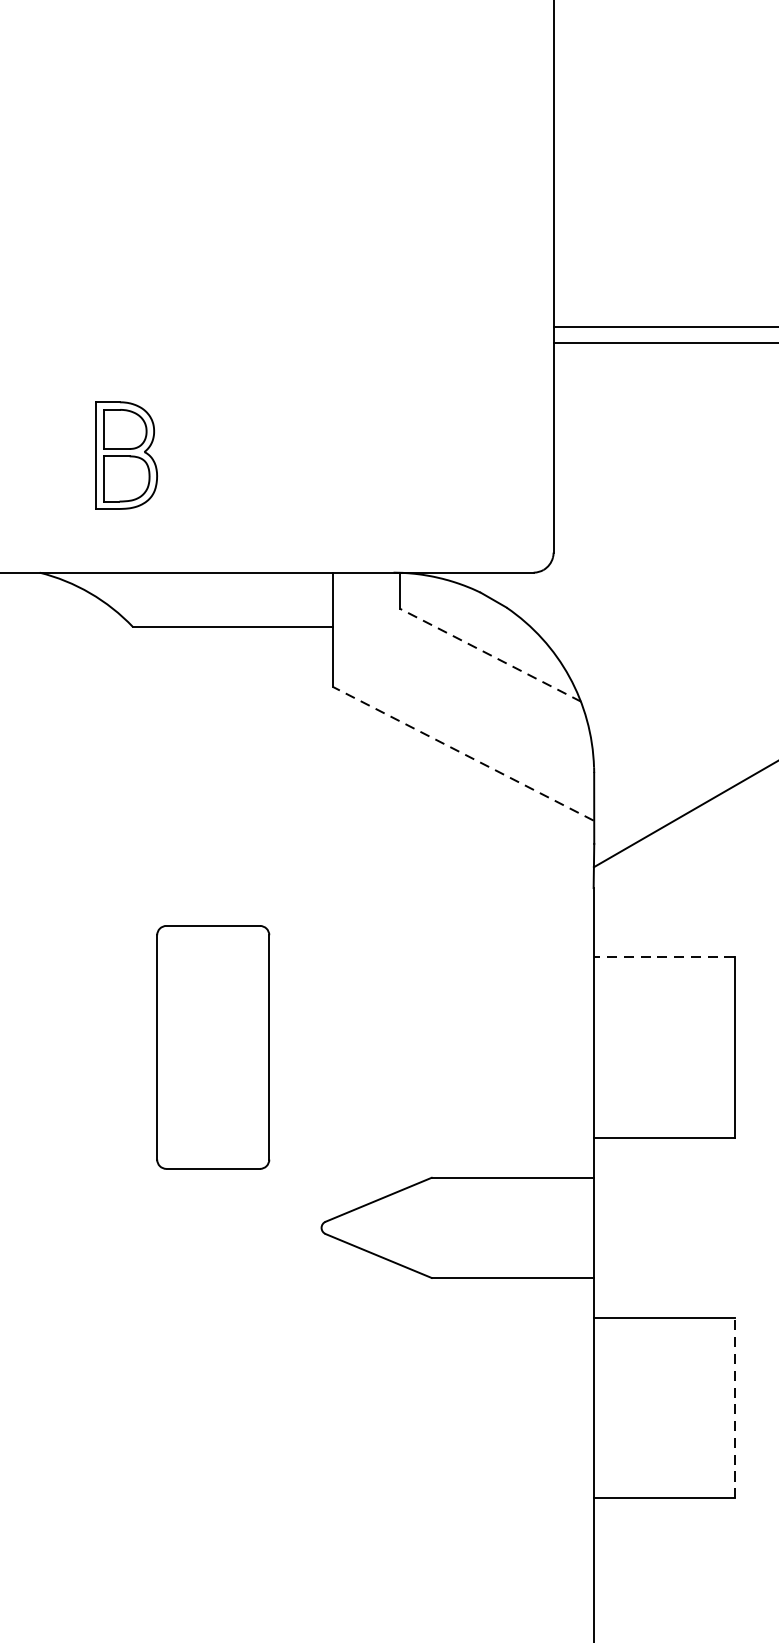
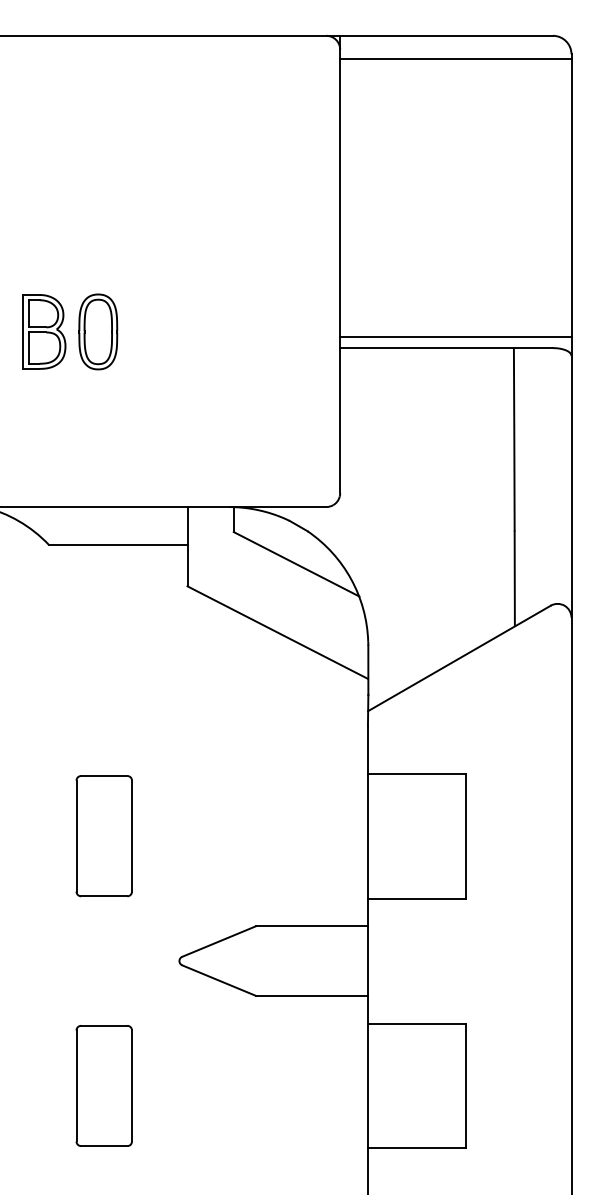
part: (204, 319) -> (98, 331), added
part: (126, 454) -> (44, 331), moved
line: (490, 655) -> (296, 564), dashed -> solid
line: (463, 753) -> (277, 632), dashed -> solid
line: (663, 957) -> (416, 773), dashed -> solid
part: (211, 1048) -> (103, 836), size x0.71
part: (211, 1407) -> (103, 1085), added
line: (734, 1407) -> (465, 1085), dashed -> solid

